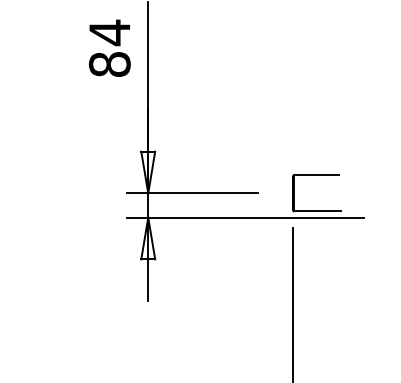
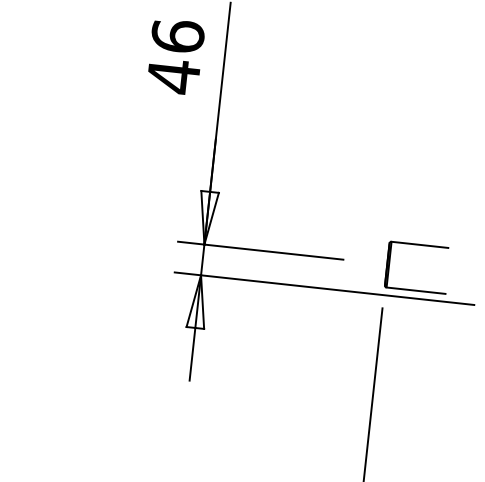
text: (109, 48) -> (175, 56), 84 -> 46

